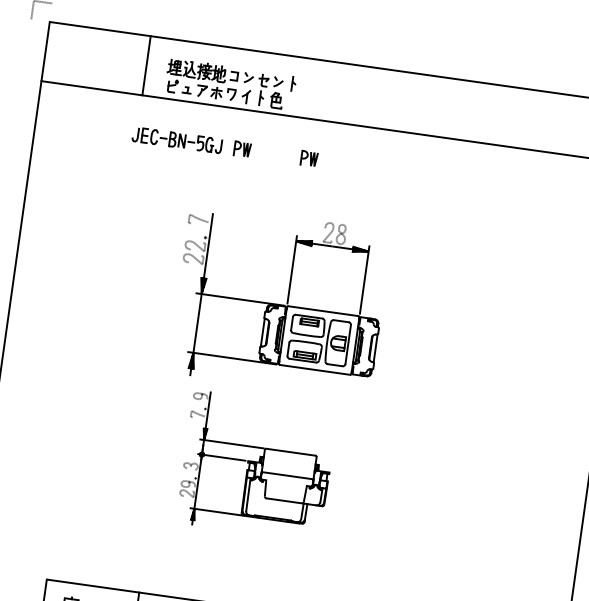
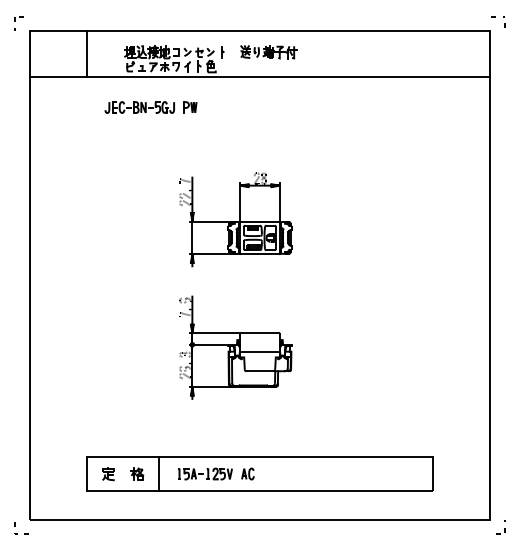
line: (146, 65) -> (87, 53), moved
part: (352, 92) -> (268, 52), added
part: (309, 158) -> (242, 107), removed
part: (280, 301) -> (235, 219), size x0.71

